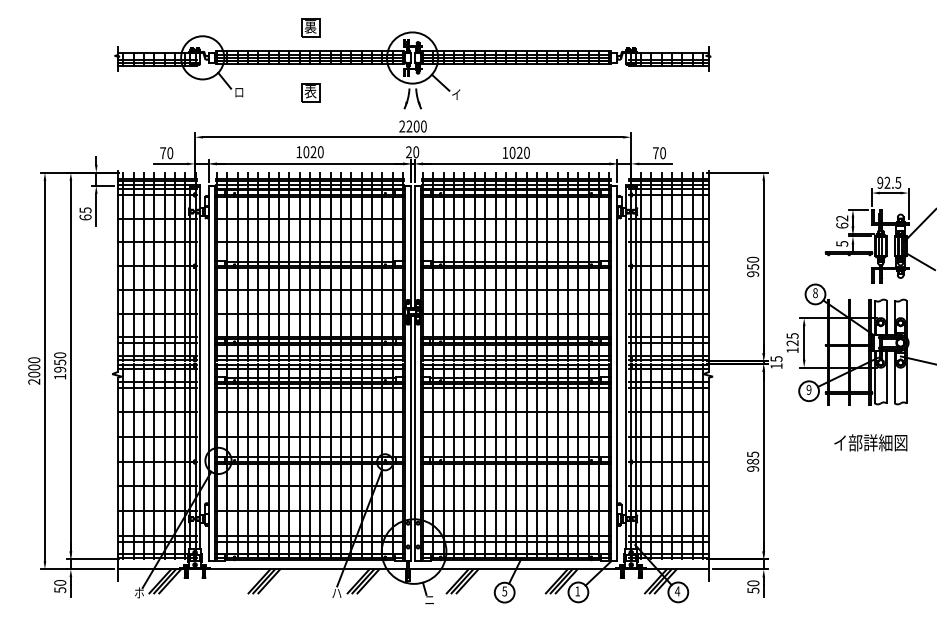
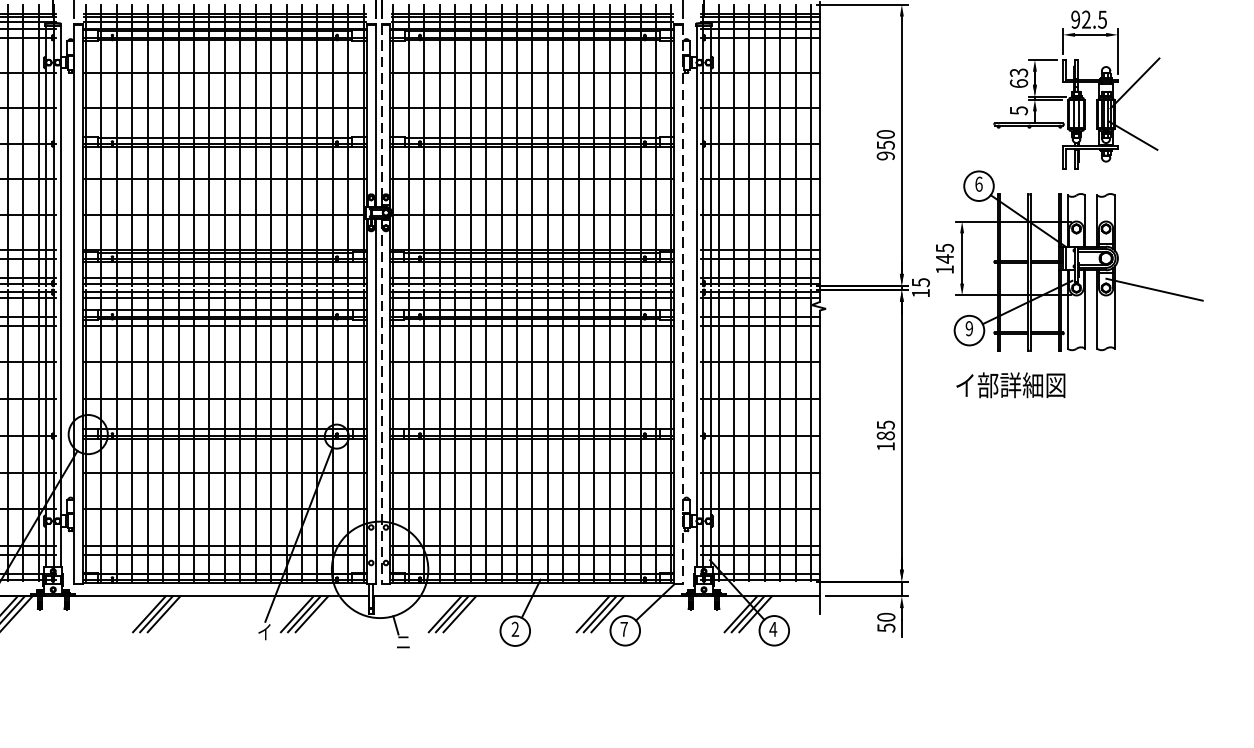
text: (842, 218) -> (1019, 72), 62 -> 63
line: (415, 247) -> (382, 116), solid -> dashed
text: (815, 292) -> (979, 183), 8 -> 6
text: (792, 343) -> (944, 259), 125 -> 145
line: (617, 373) -> (683, 304), solid -> dashed
line: (415, 438) -> (382, 401), solid -> dashed
text: (870, 442) -> (1010, 384), moved
text: (753, 468) -> (886, 445), 985 -> 185
text: (504, 591) -> (514, 629), 5 -> 2
text: (577, 591) -> (623, 629), 1 -> 7
text: (336, 593) -> (264, 632), ハ -> イ

